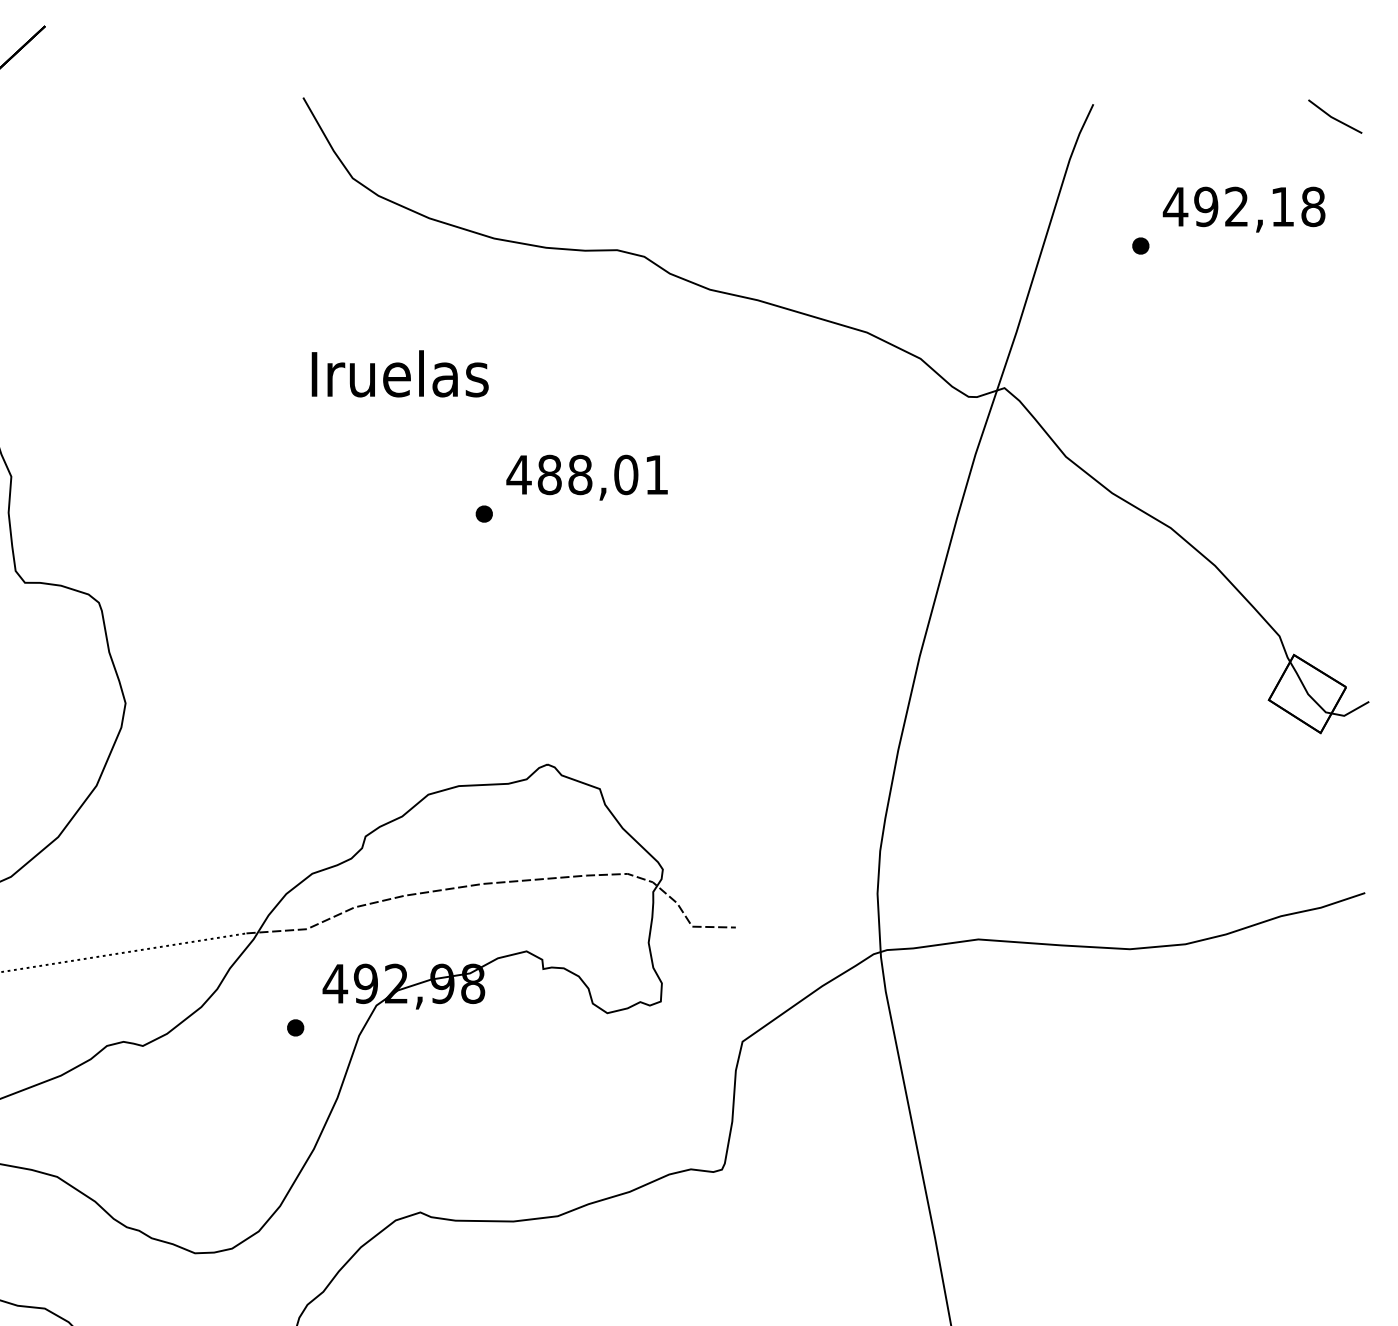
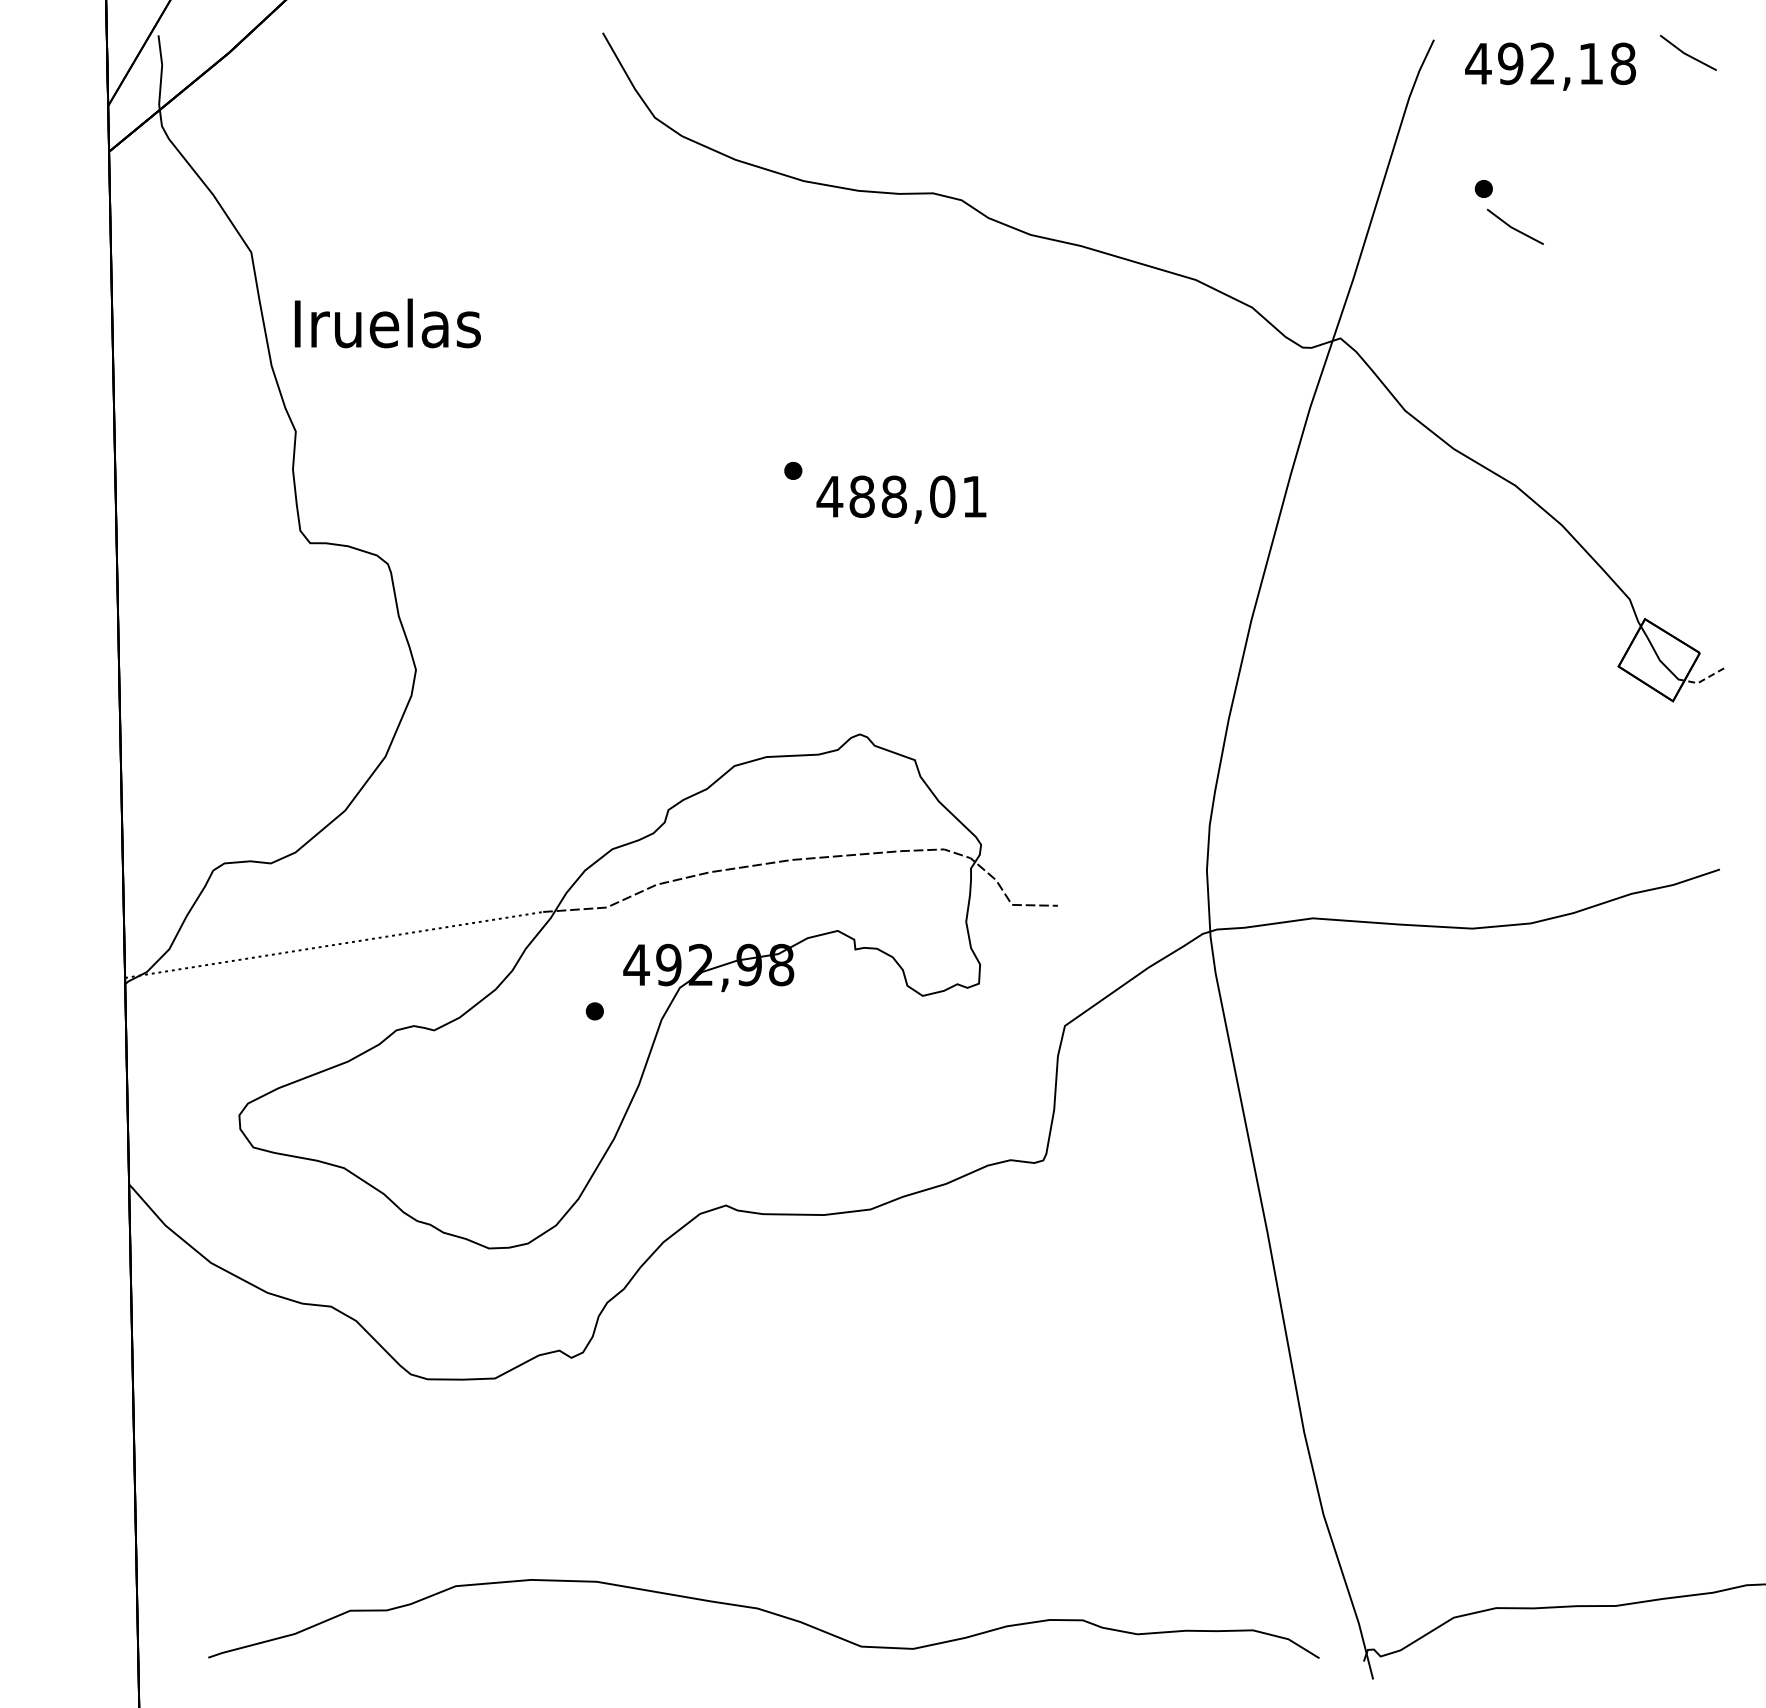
text: (1244, 209) -> (1550, 66), moved
line: (1170, 283) -> (1515, 228), added
text: (399, 373) -> (387, 323), moved
text: (587, 477) -> (901, 499), moved
line: (1350, 712) -> (1704, 679), solid -> dashed

